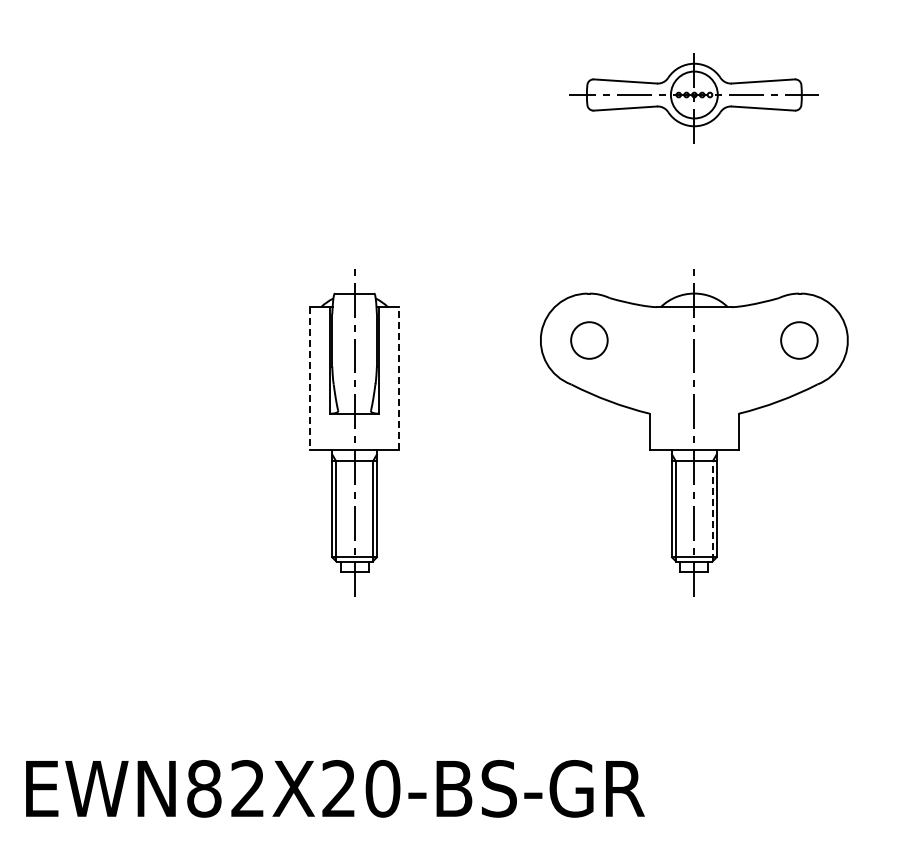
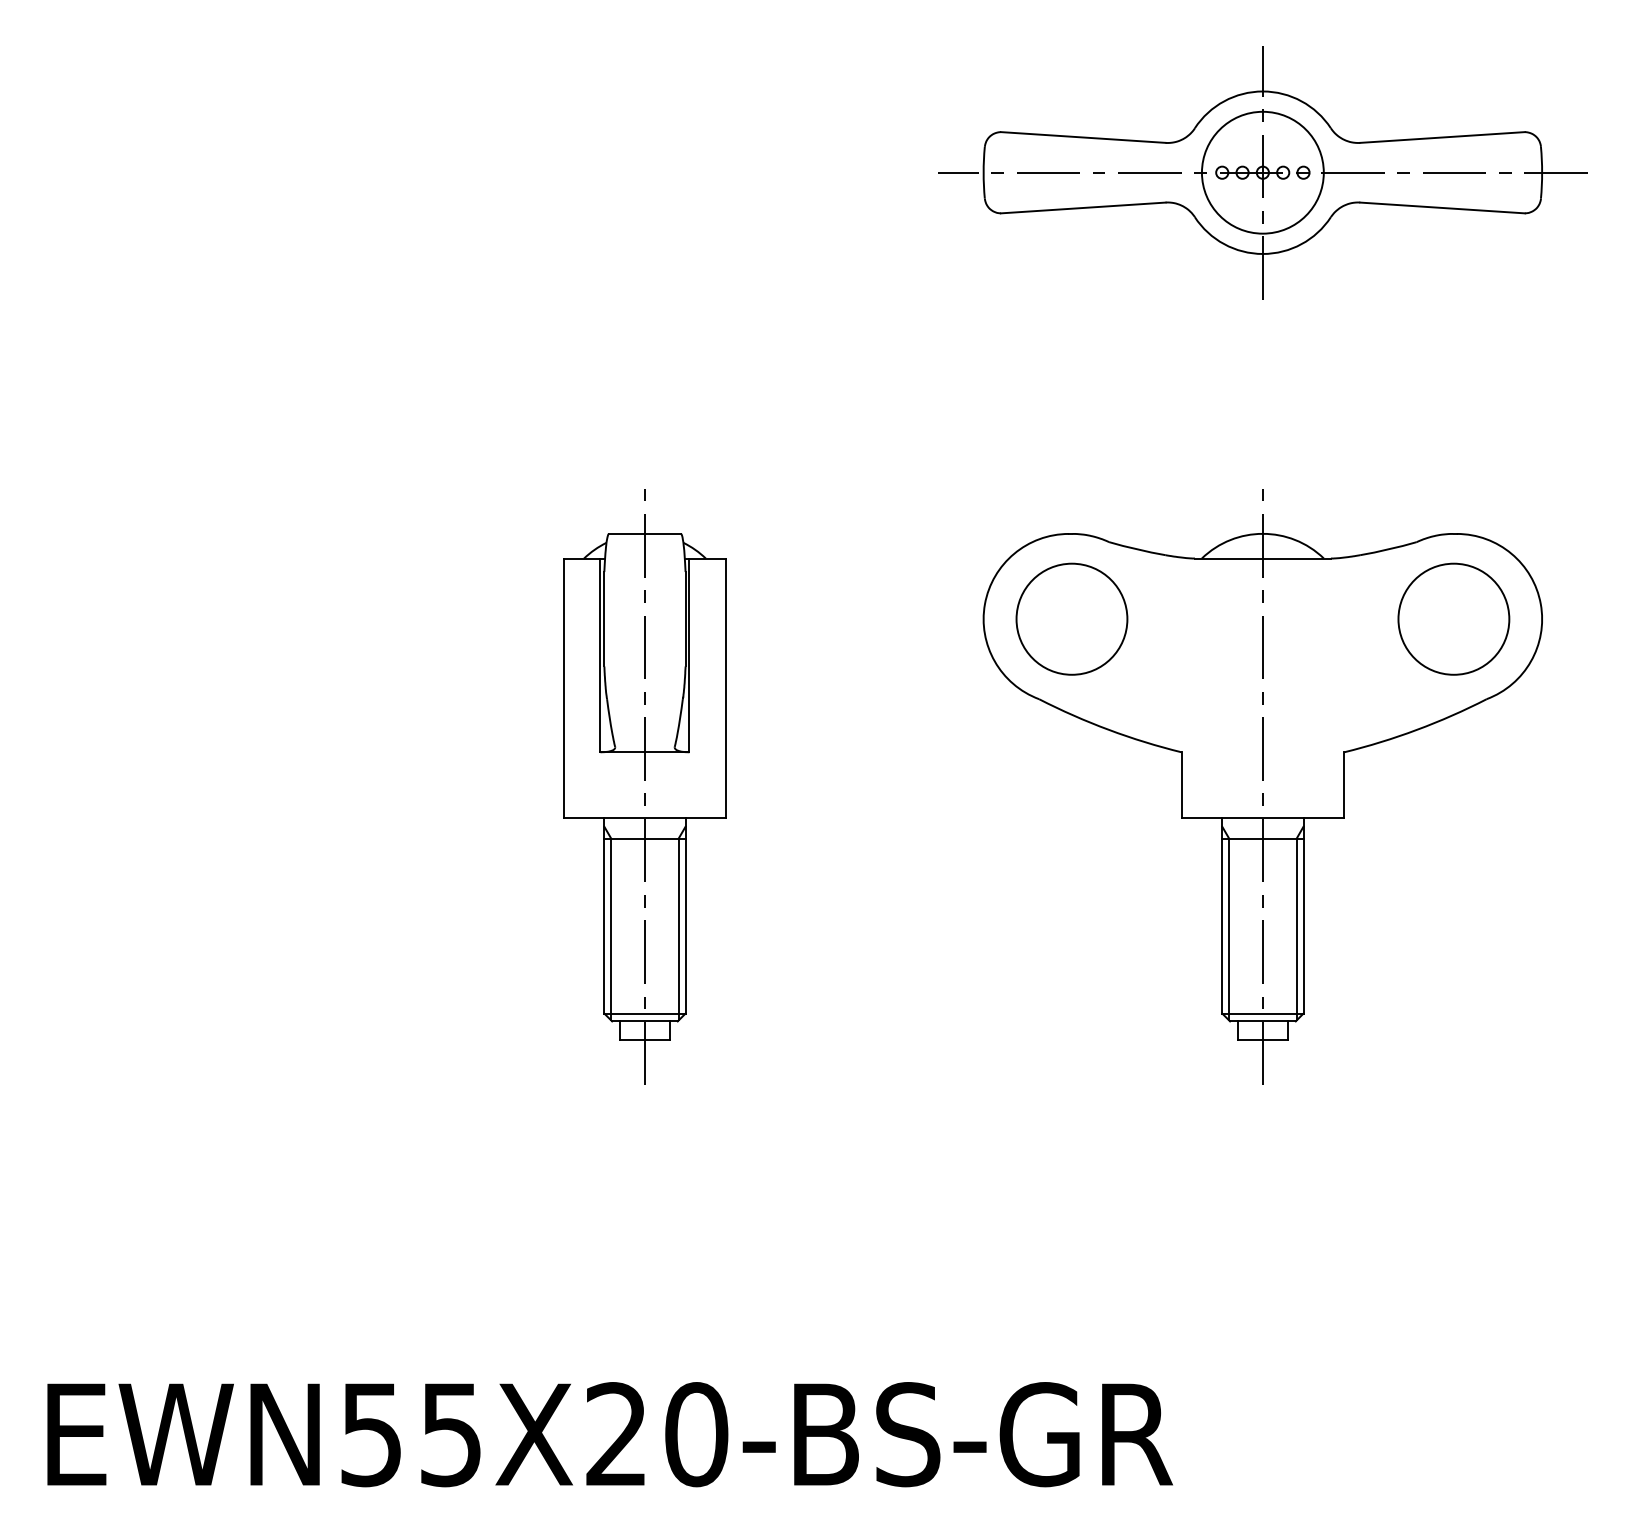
part: (694, 94) -> (1263, 171), size x1.43
part: (589, 340) -> (1072, 619), size x1.67
part: (799, 340) -> (1454, 619), size x1.67
line: (399, 378) -> (726, 688), dashed -> solid
line: (309, 379) -> (562, 690), dashed -> solid
line: (712, 511) -> (1295, 930), dashed -> solid
text: (225, 788) -> (410, 1433), EWN82X20-BS-GR -> EWN55X20-BS-GR

